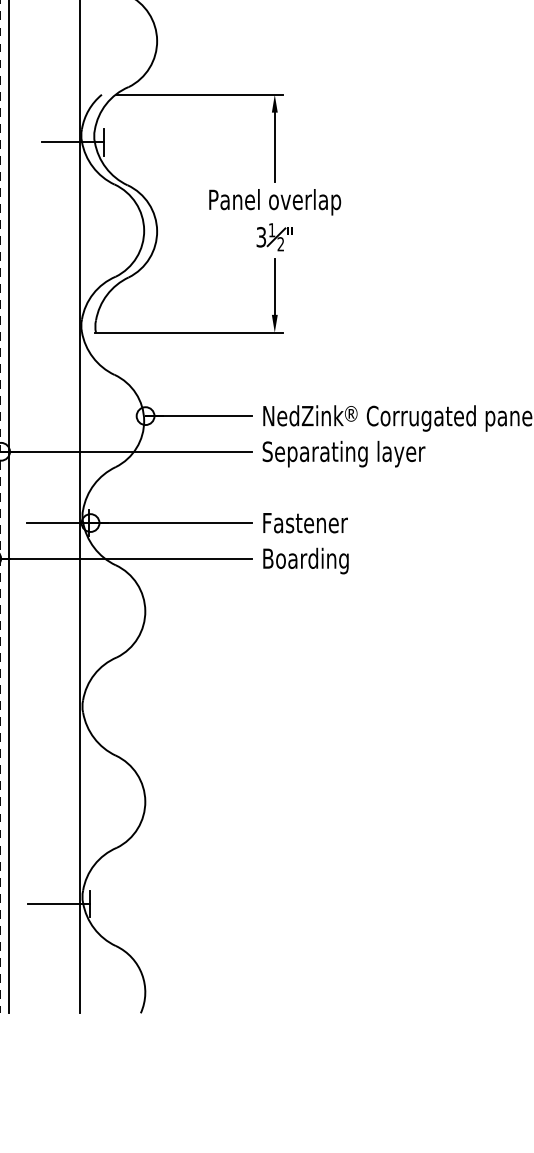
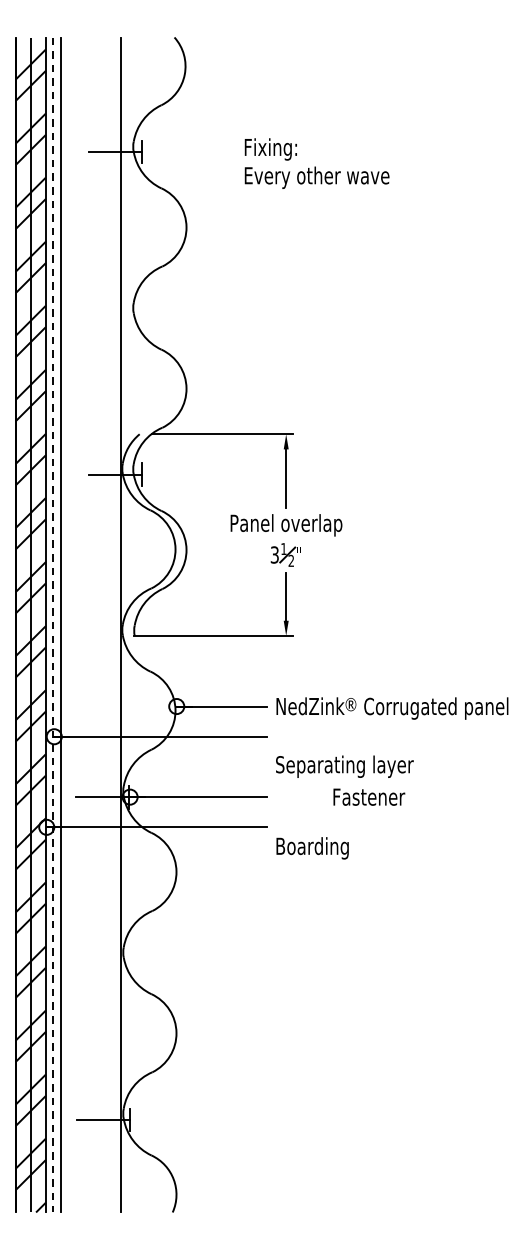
text: (343, 453) -> (344, 766), moved
text: (305, 522) -> (369, 796), moved
text: (305, 561) -> (312, 848), moved

